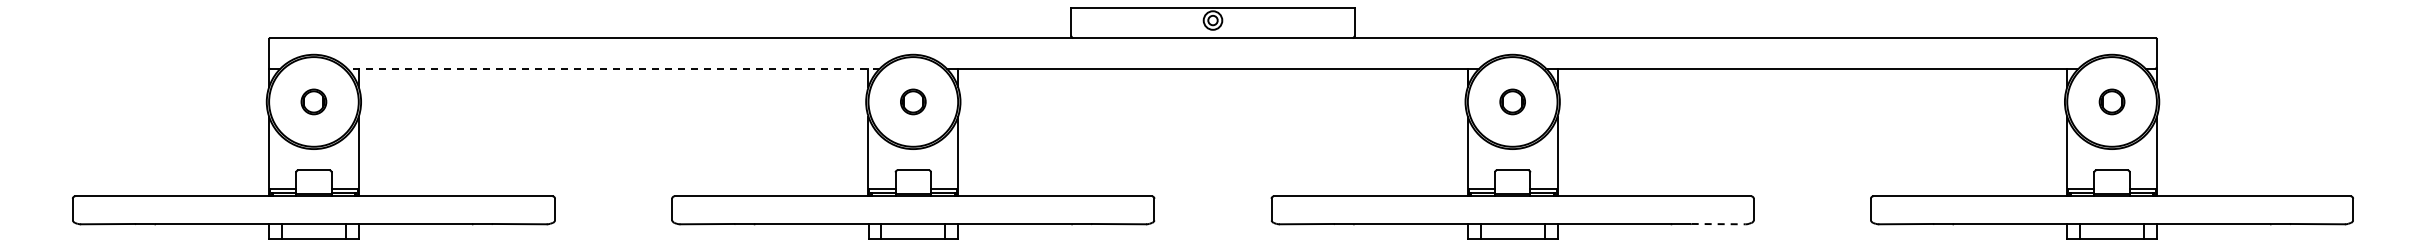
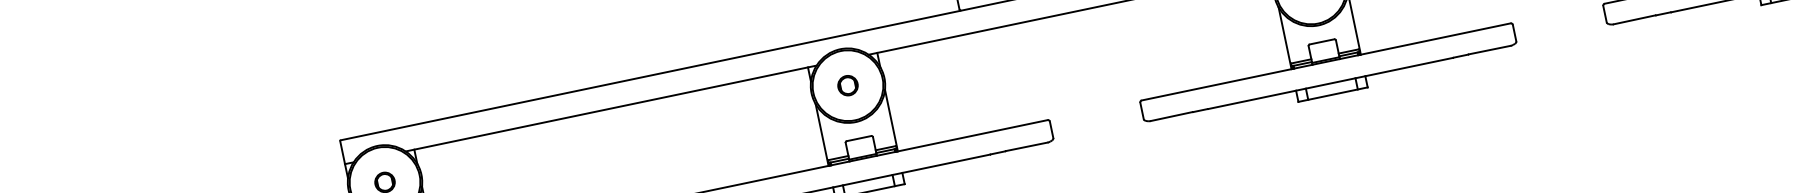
line: (613, 68) -> (611, 108), dashed -> solid
line: (1718, 224) -> (1489, 50), dashed -> solid

